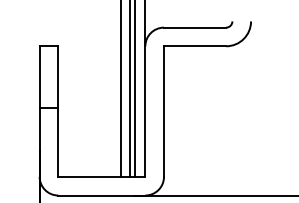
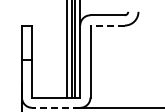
line: (194, 46) -> (107, 25), solid -> dashed
line: (102, 194) -> (56, 107), solid -> dashed

